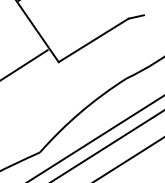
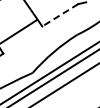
line: (92, 40) -> (59, 15), solid -> dashed

